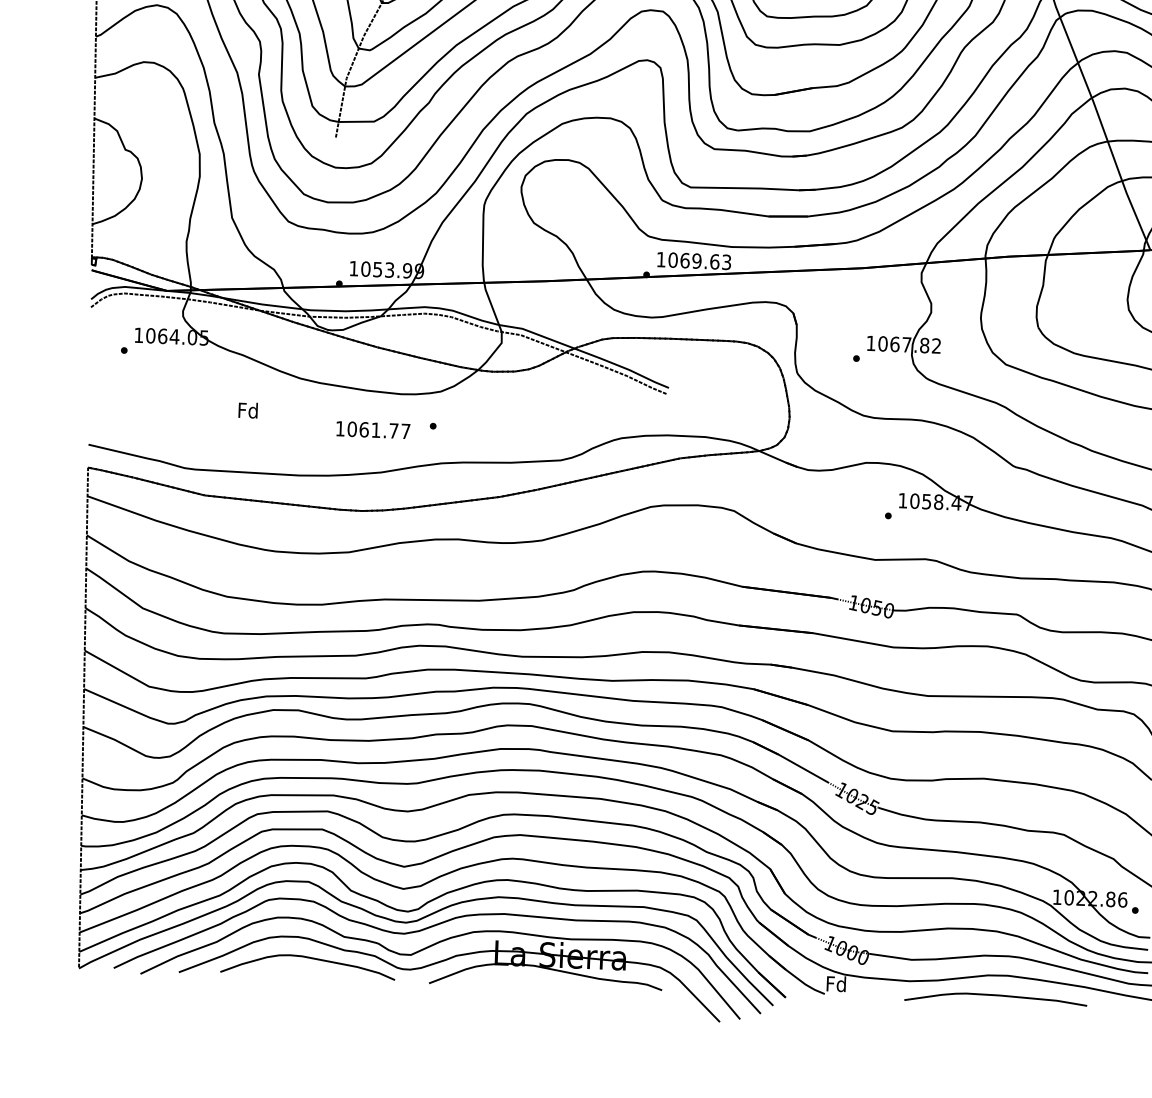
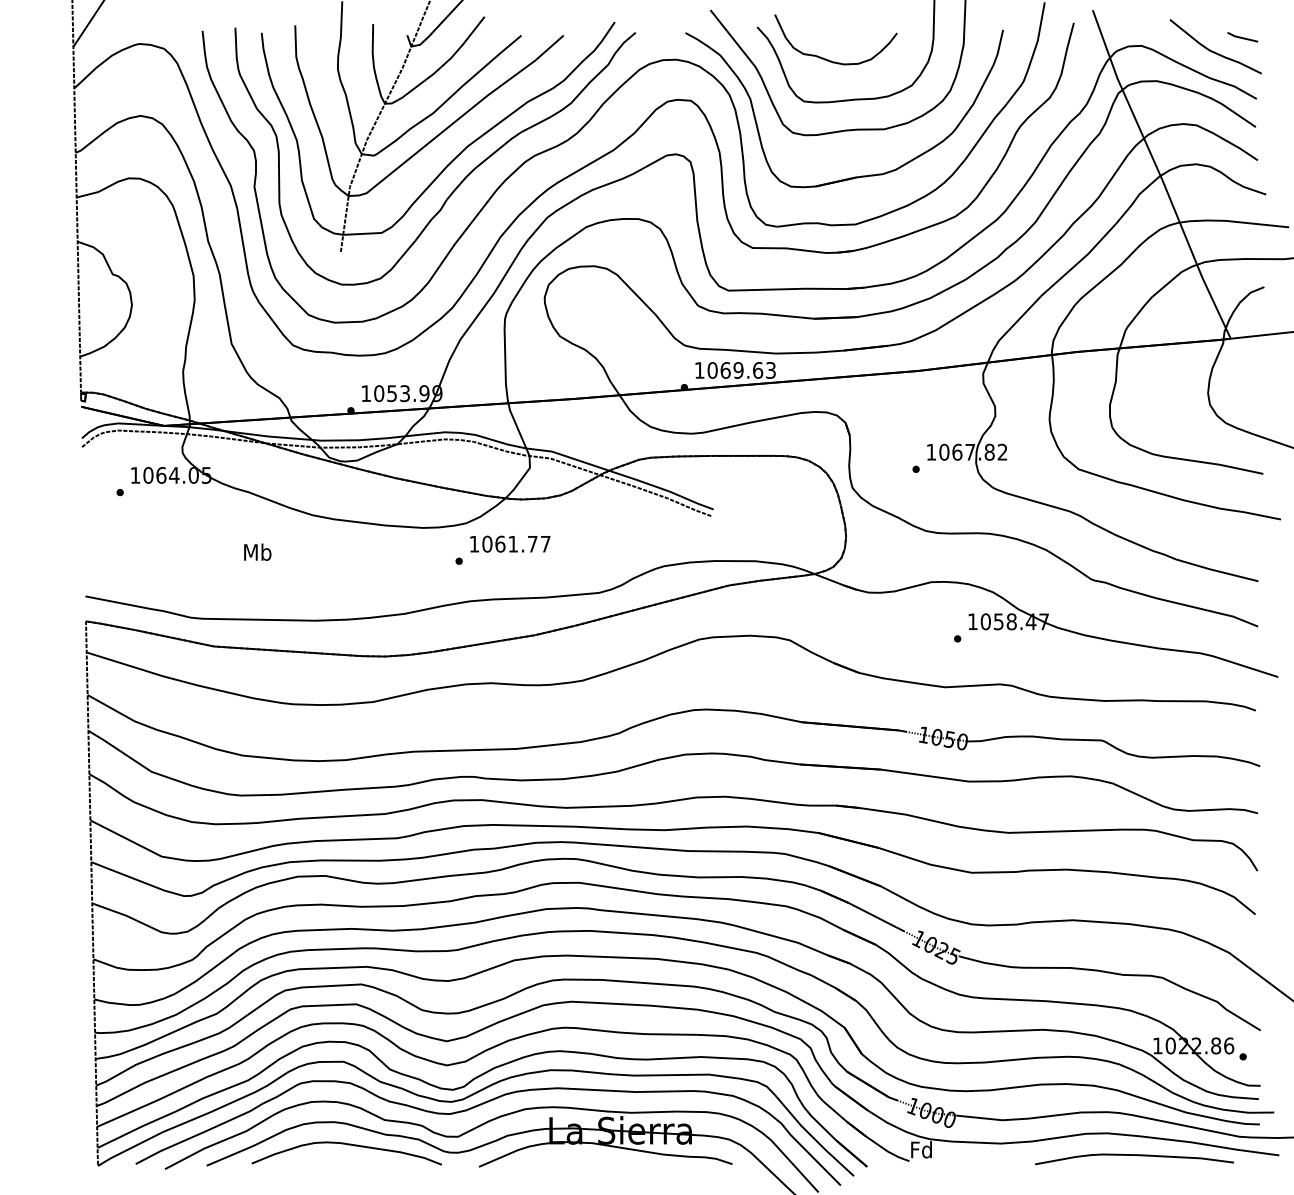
text: (248, 409) -> (257, 551), Fd -> Mb
text: (373, 429) -> (510, 543), moved
curve: (995, 995) -> (1134, 1155), moved

